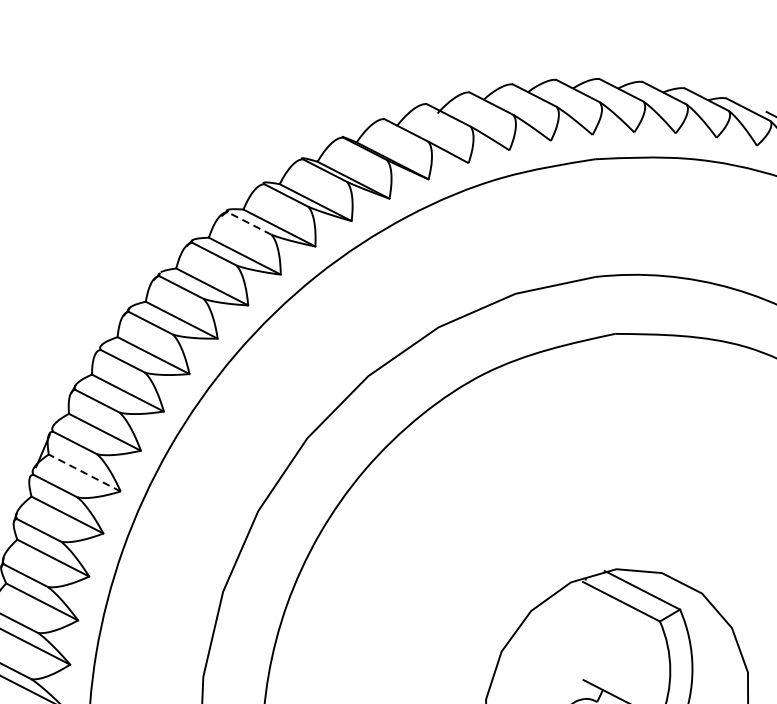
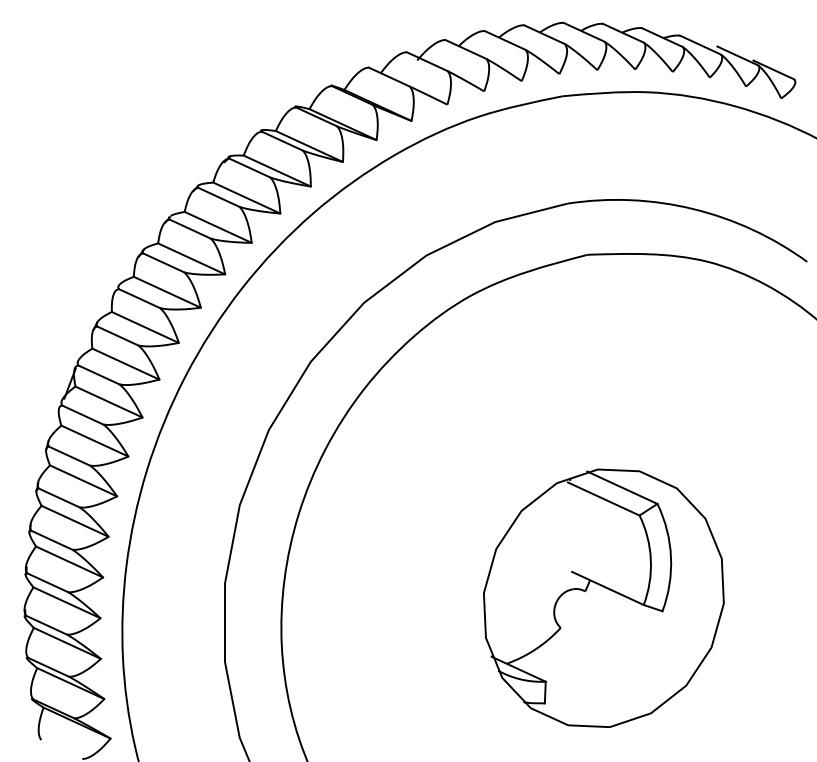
line: (249, 223) -> (249, 168), dashed -> solid
line: (85, 473) -> (109, 402), dashed -> solid

